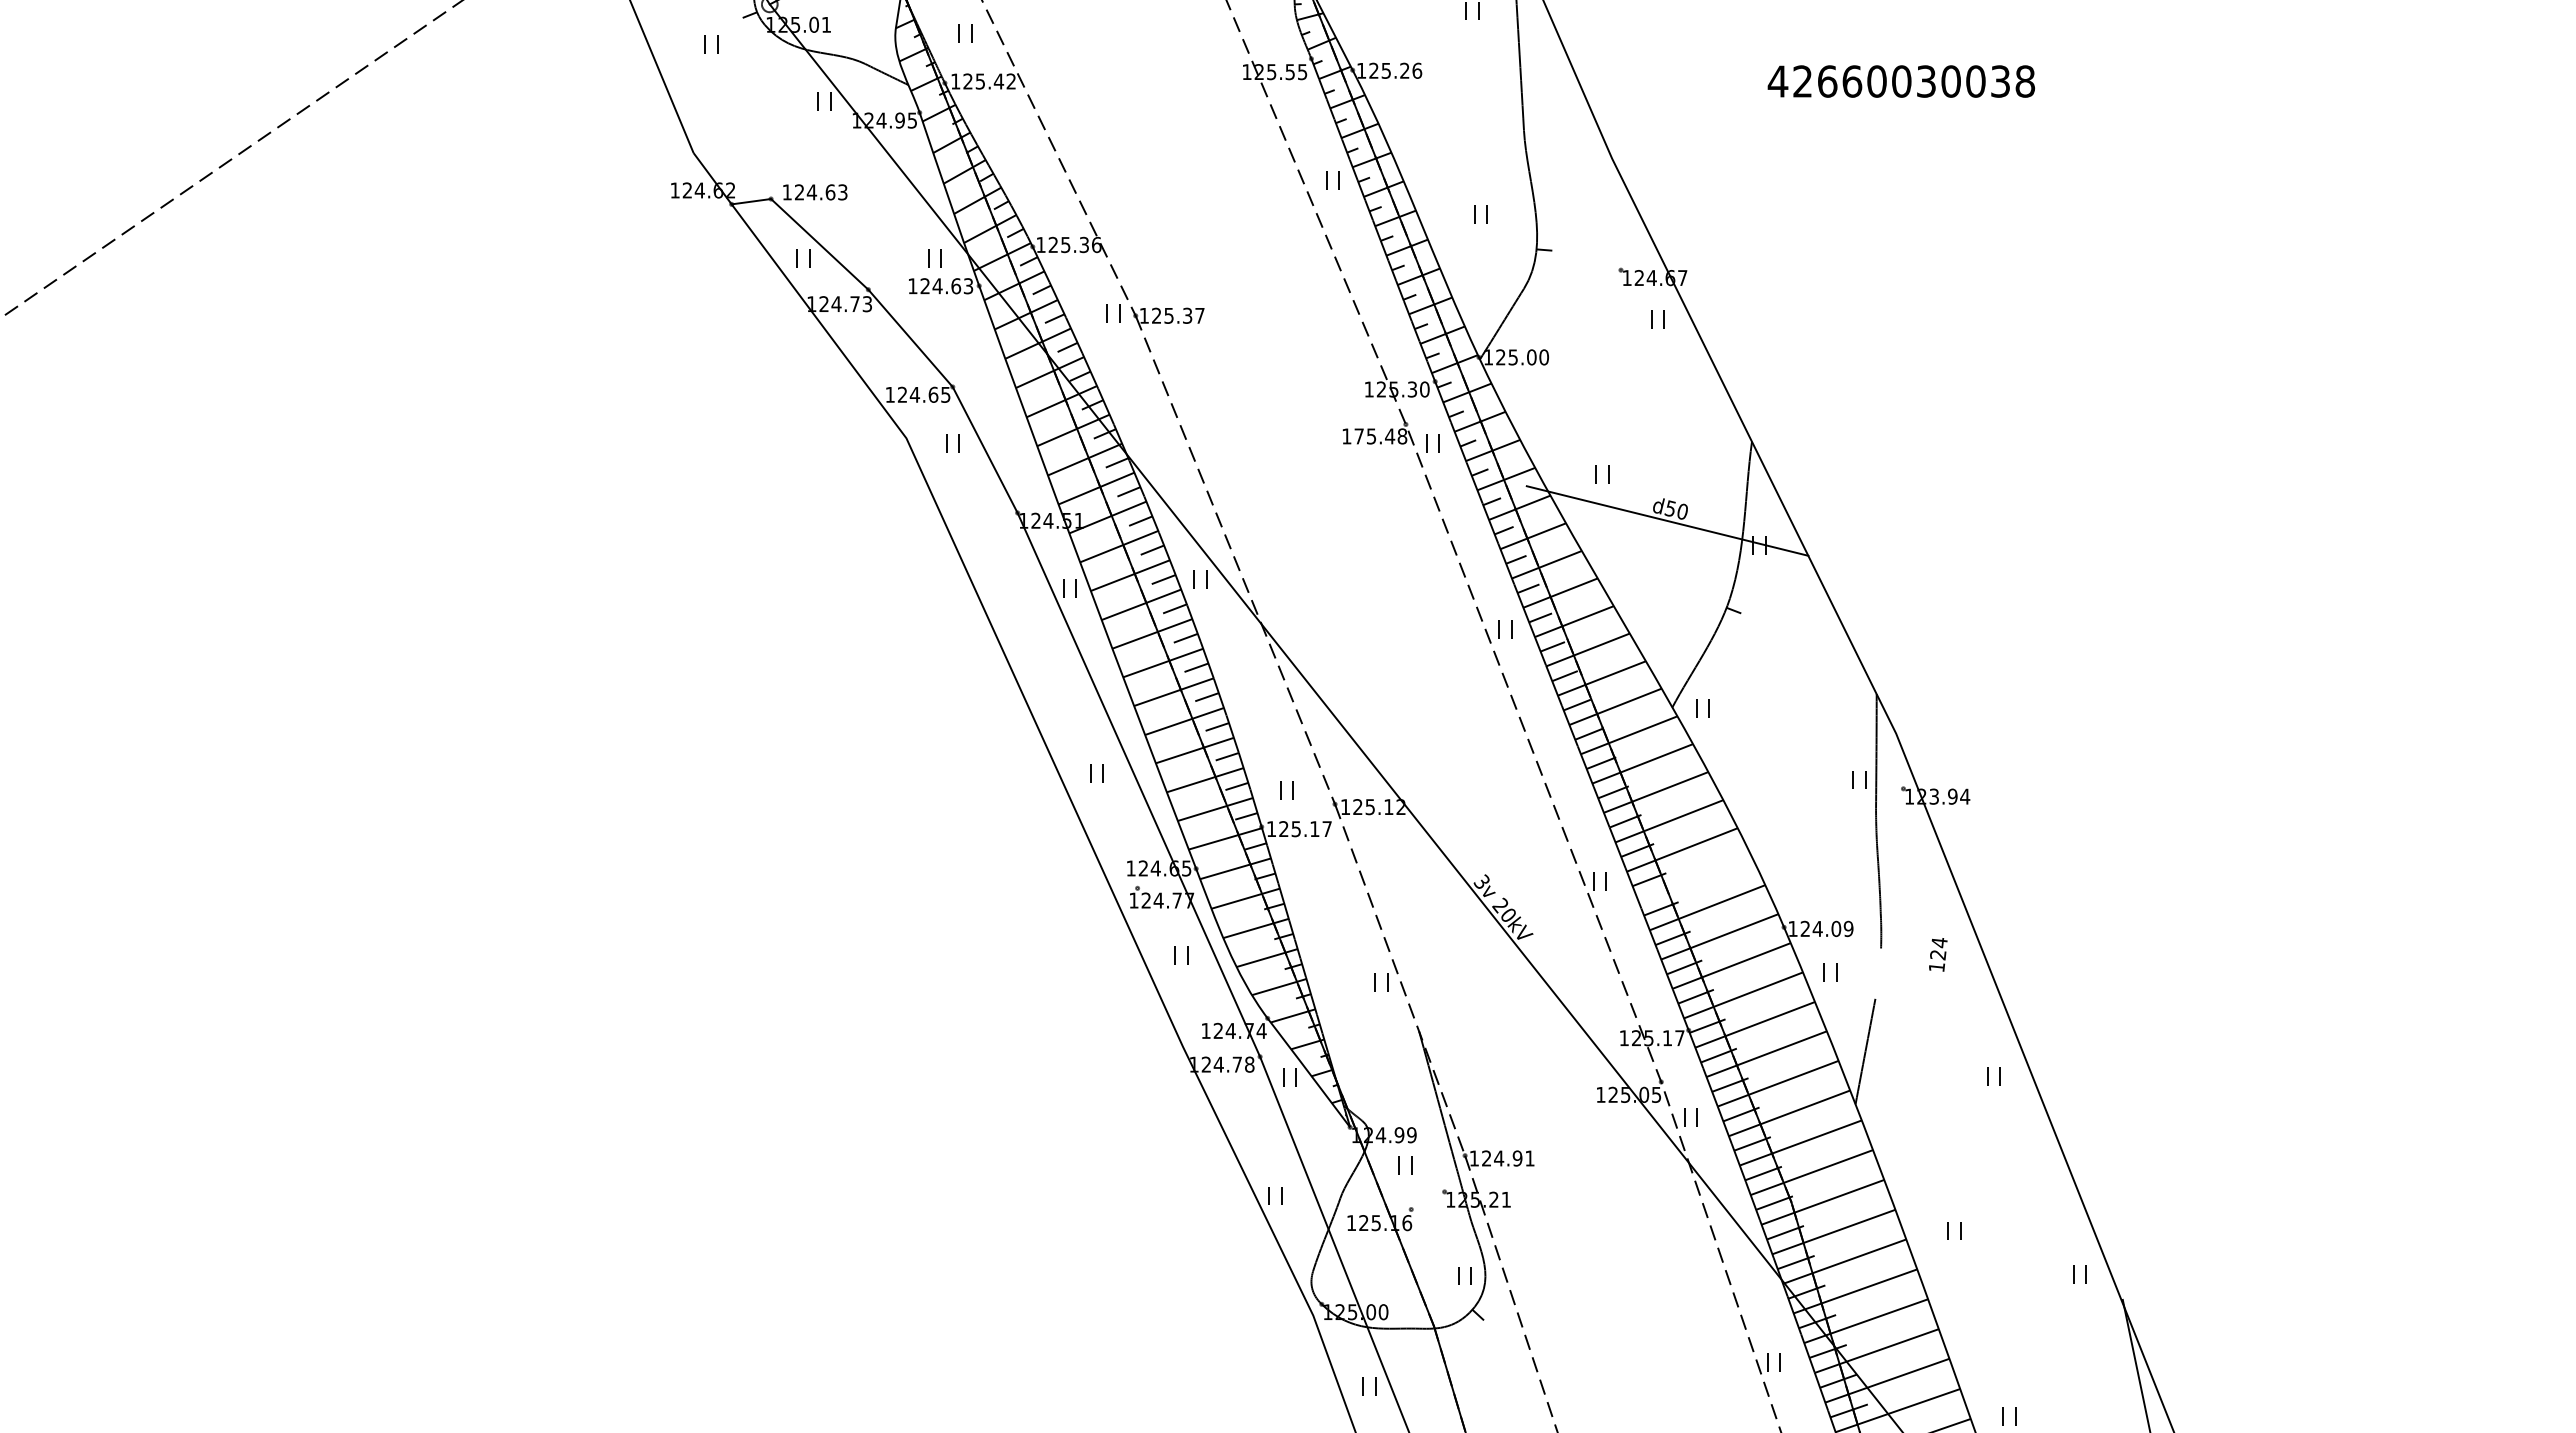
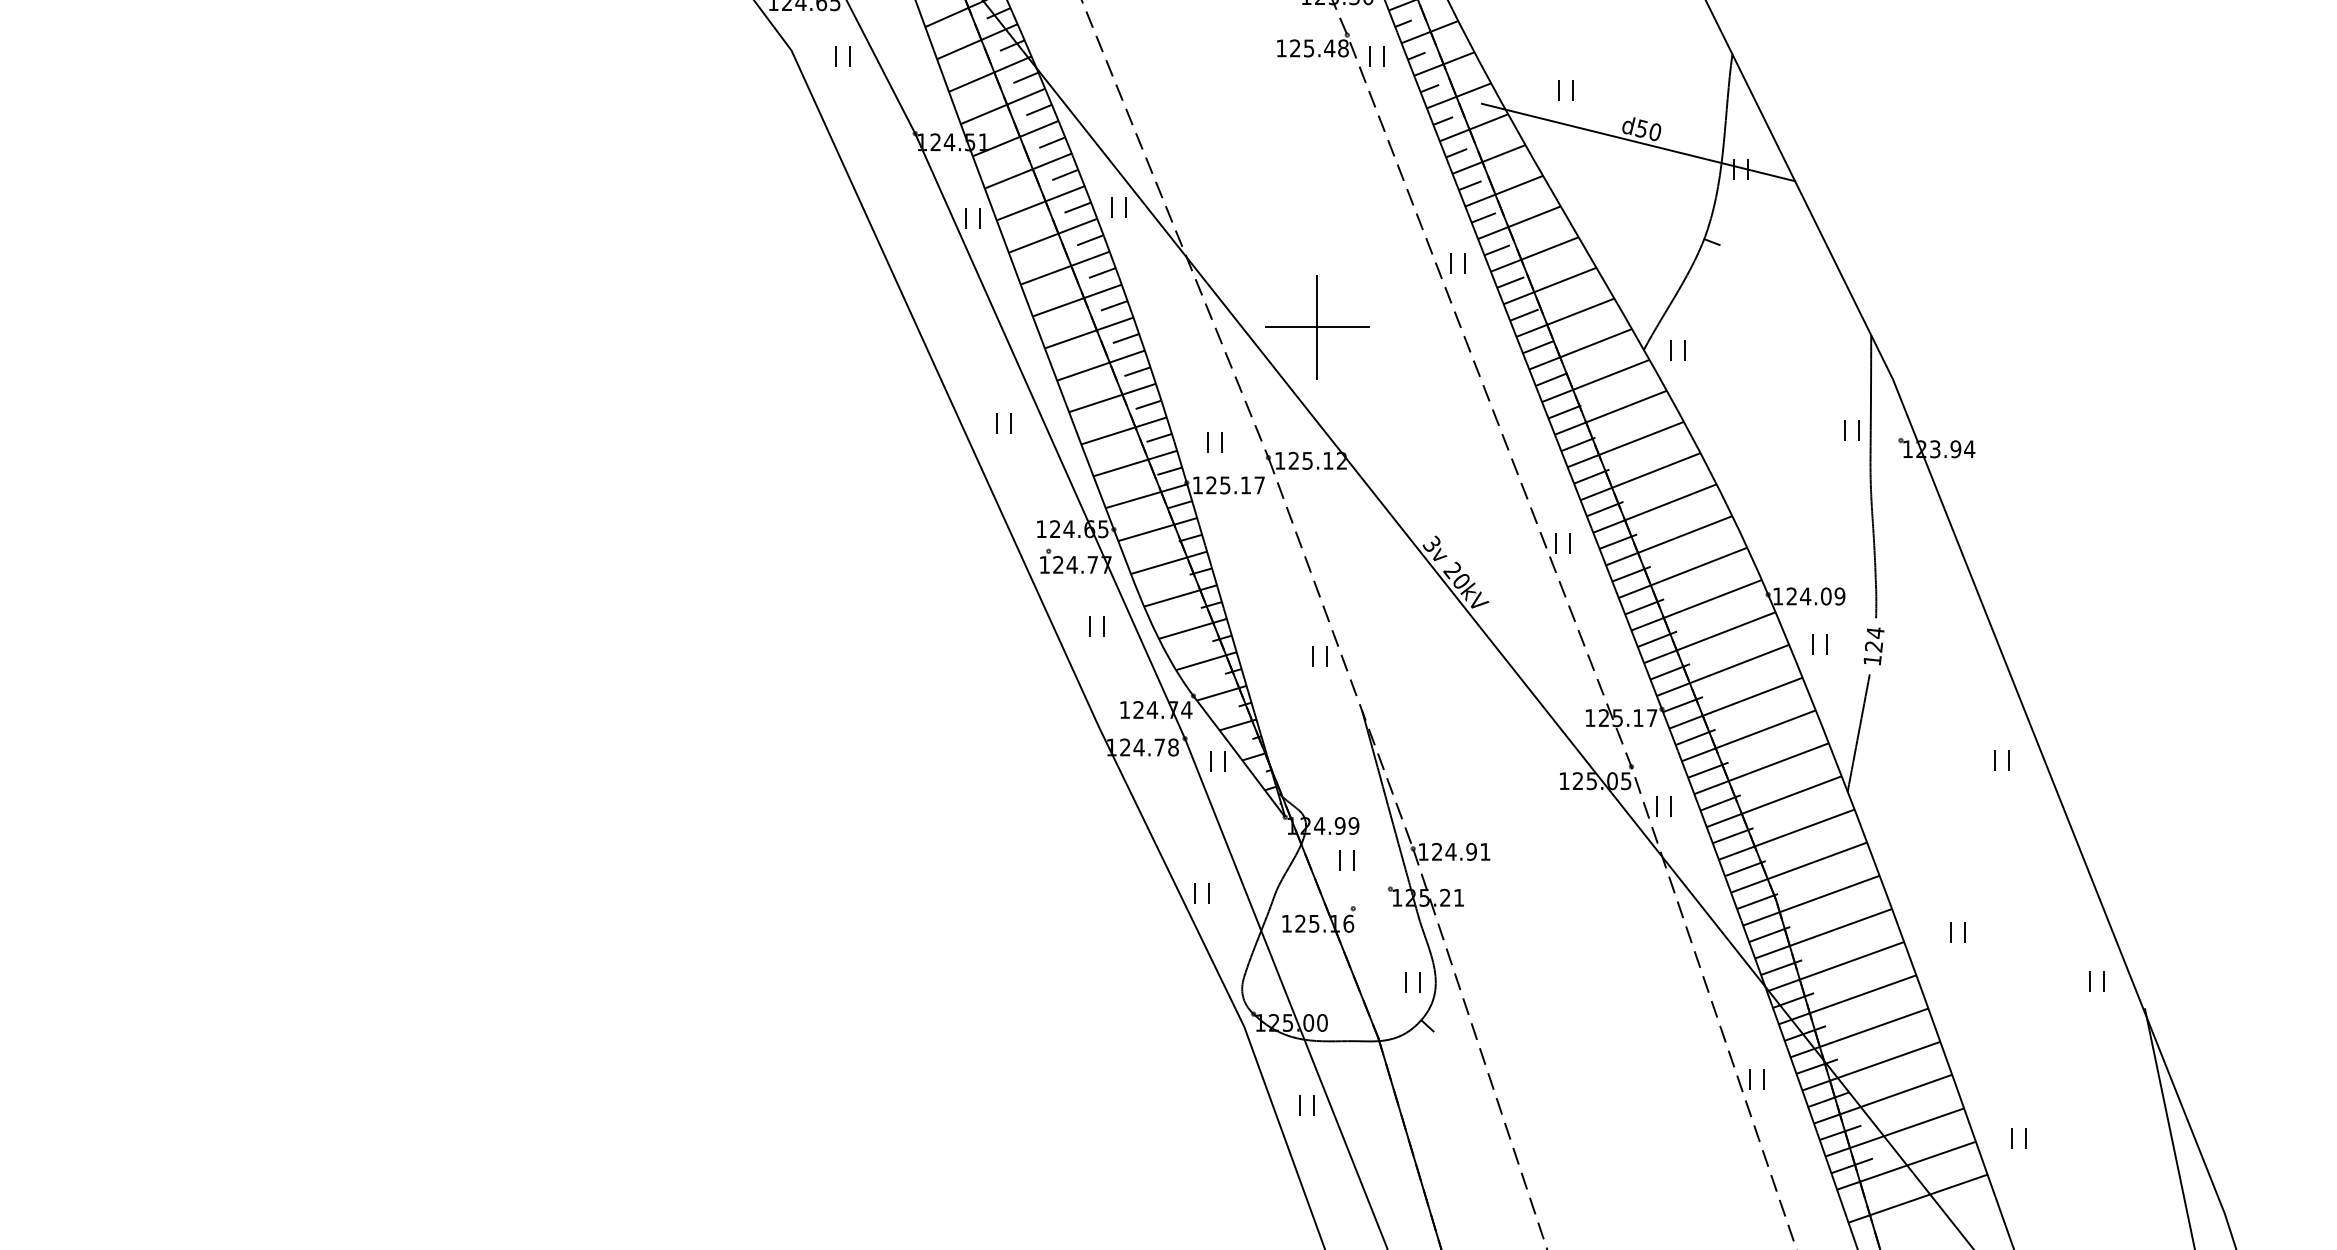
text: (1358, 436) -> (1294, 48), 175.48 -> 125.48
part: (1378, 686) -> (1316, 326), added
line: (1694, 878) -> (1668, 540), added
text: (1938, 954) -> (1874, 646), moved

